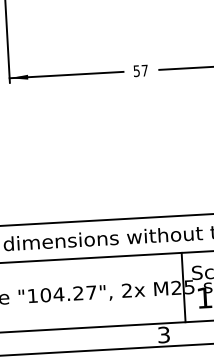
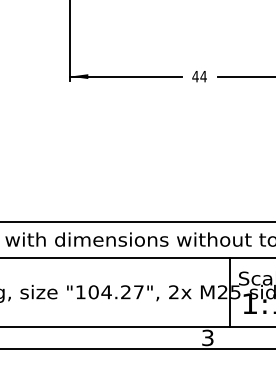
text: (140, 70) -> (199, 76), 57 -> 44

